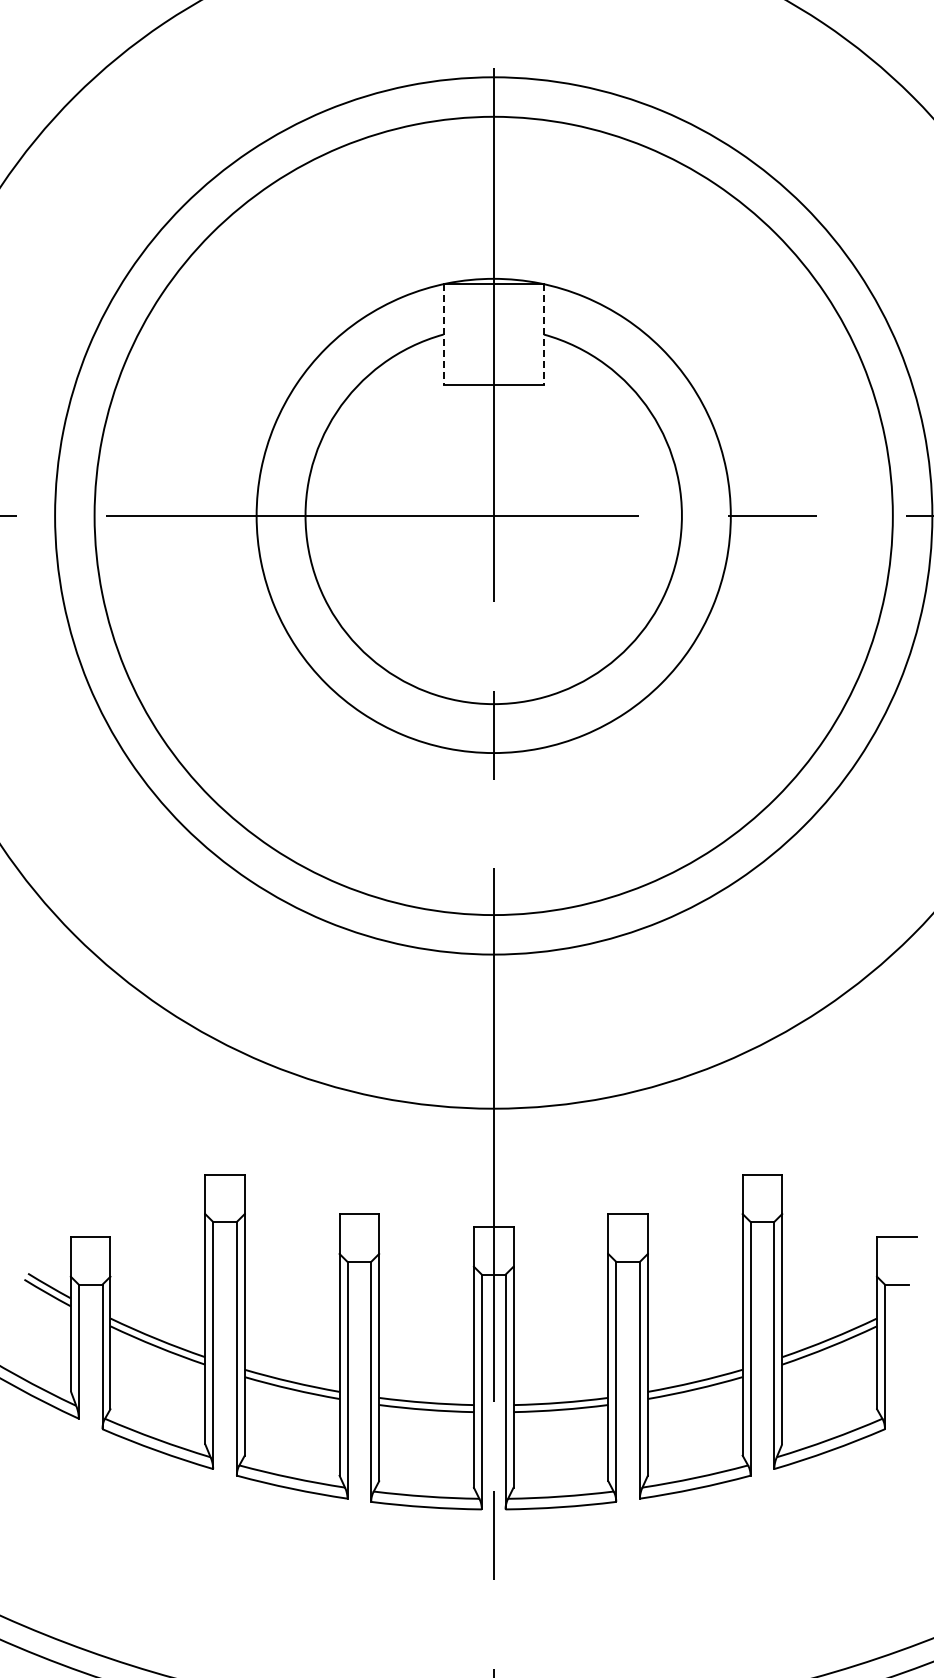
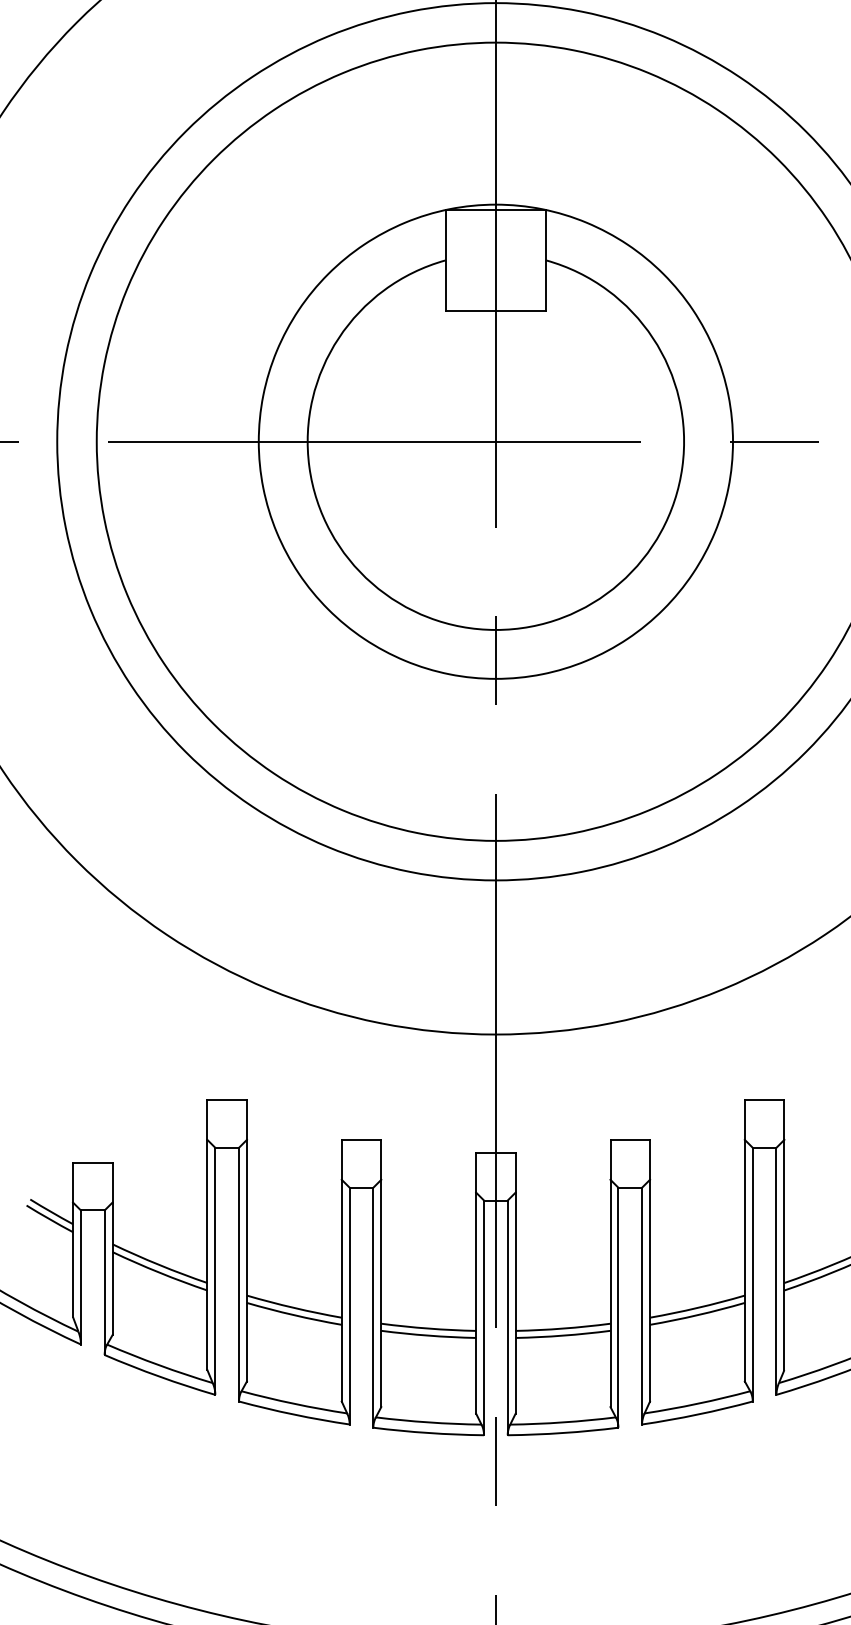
line: (443, 335) -> (445, 261), dashed -> solid
line: (543, 335) -> (545, 261), dashed -> solid

